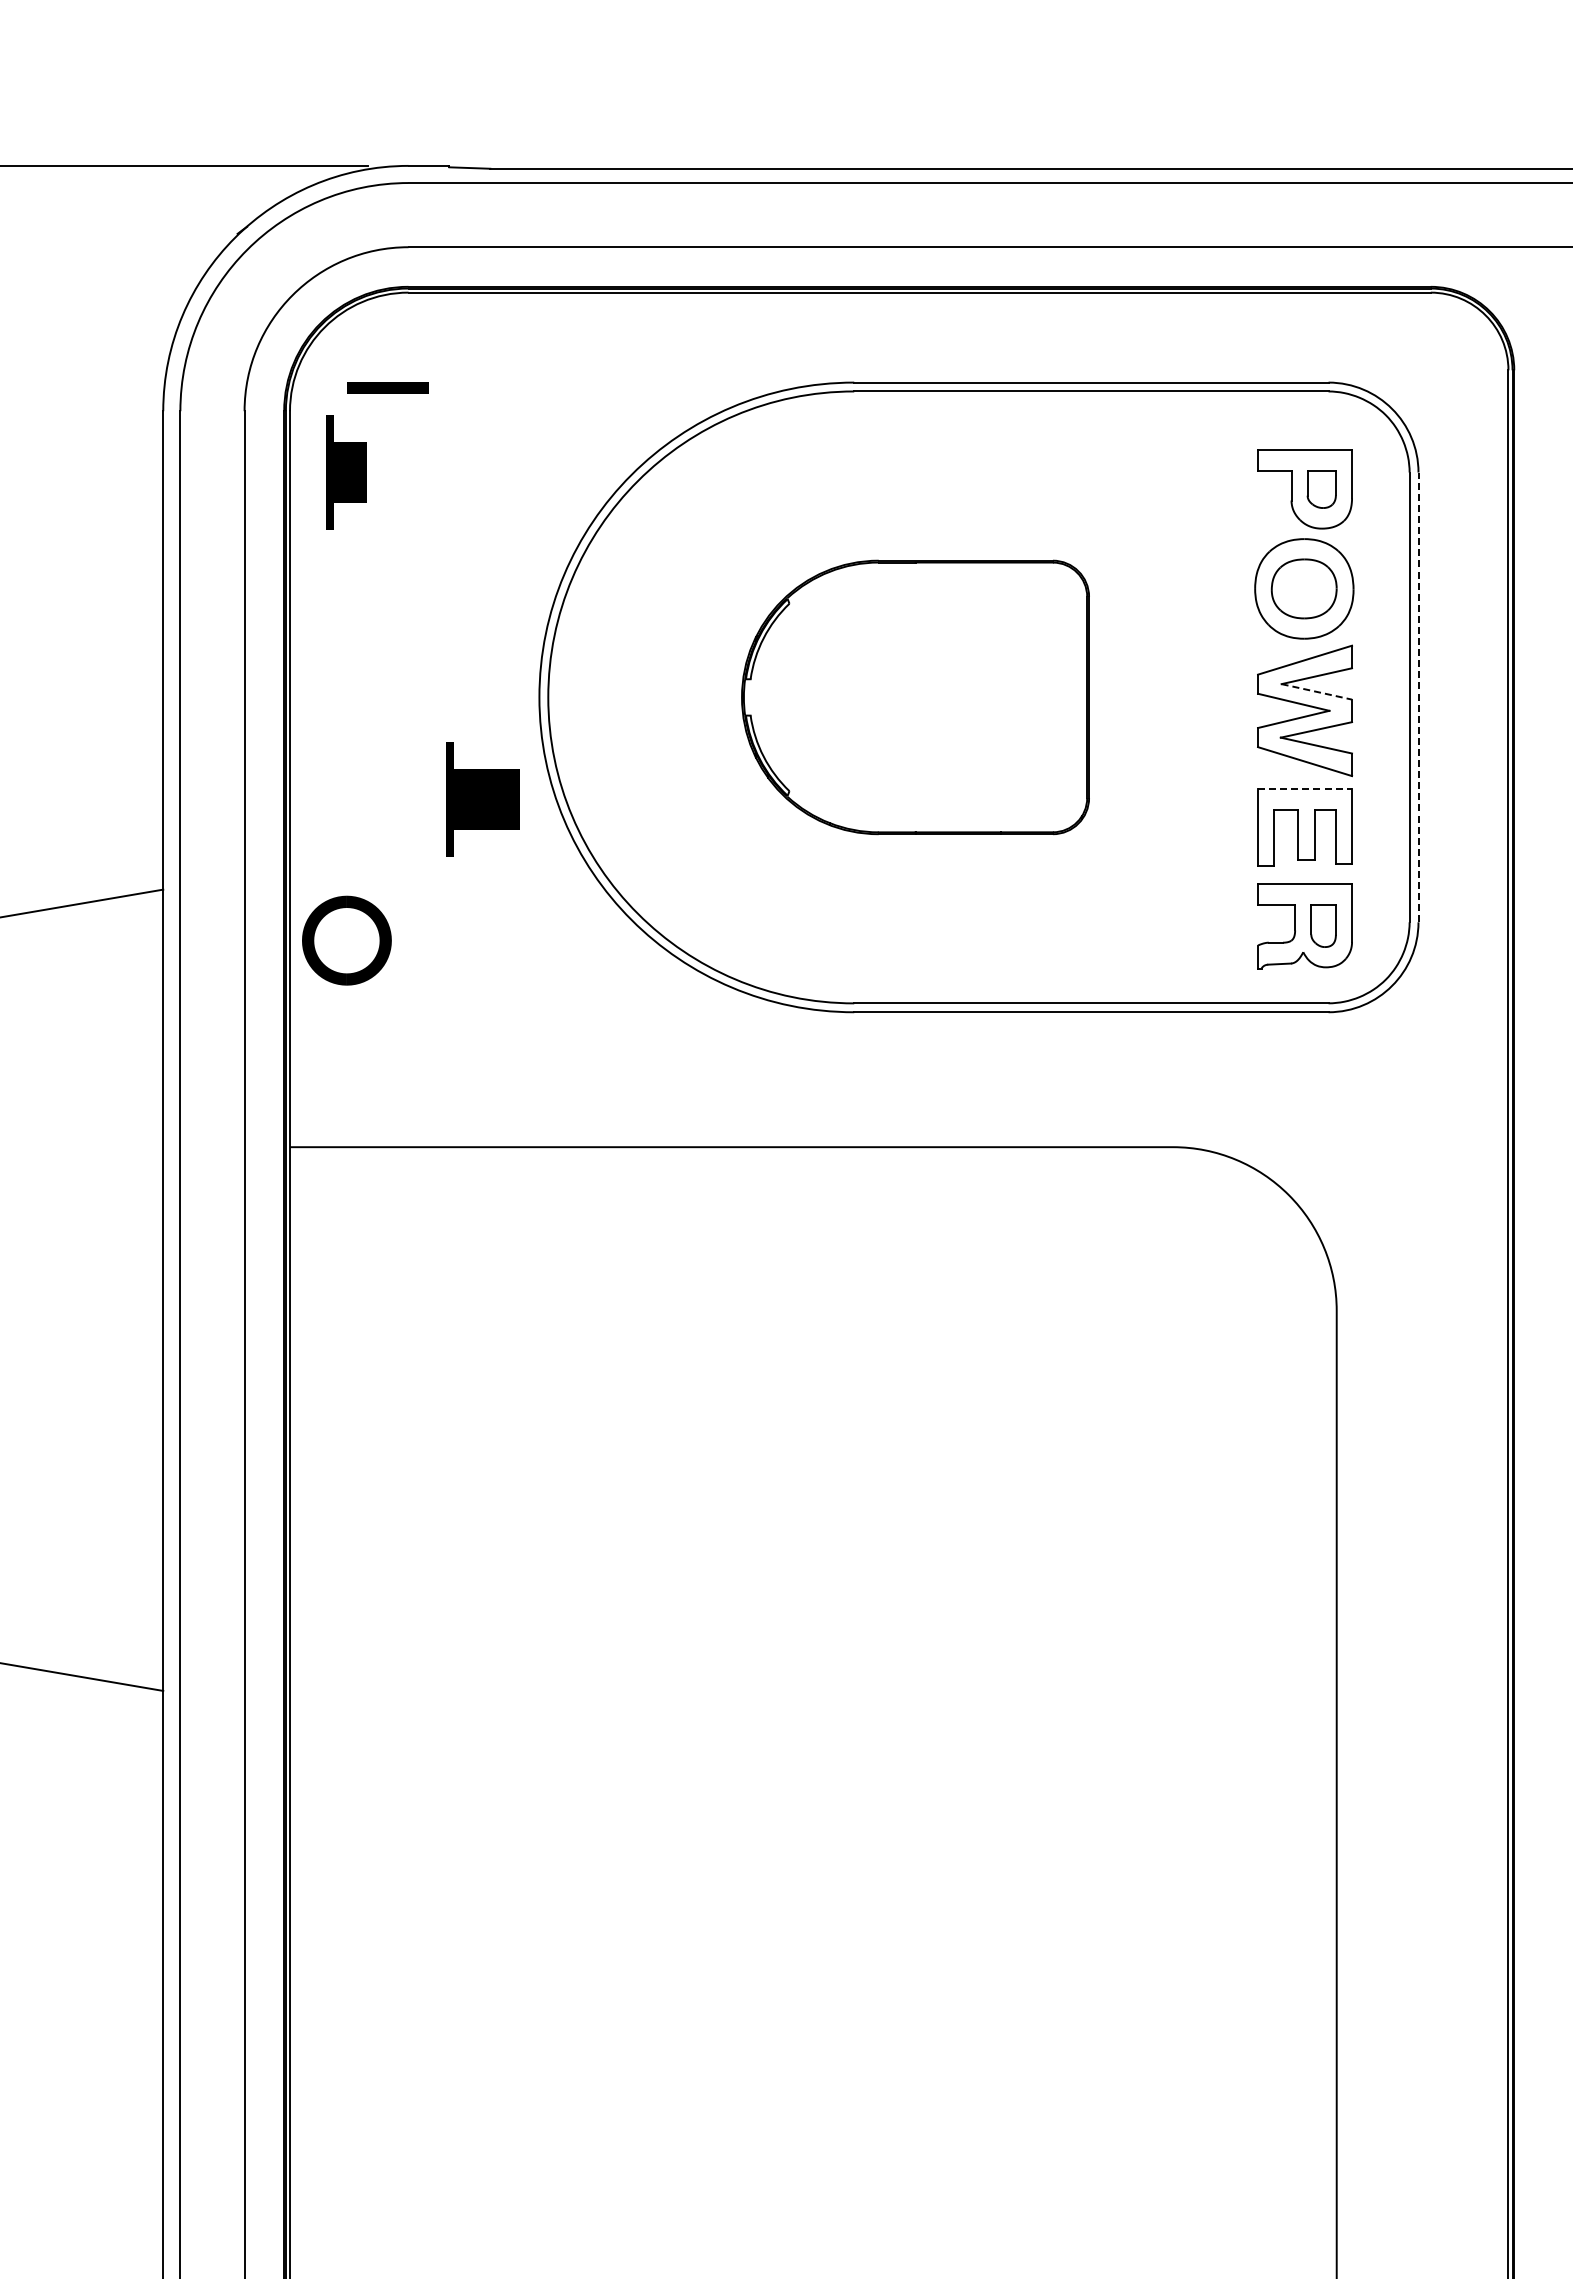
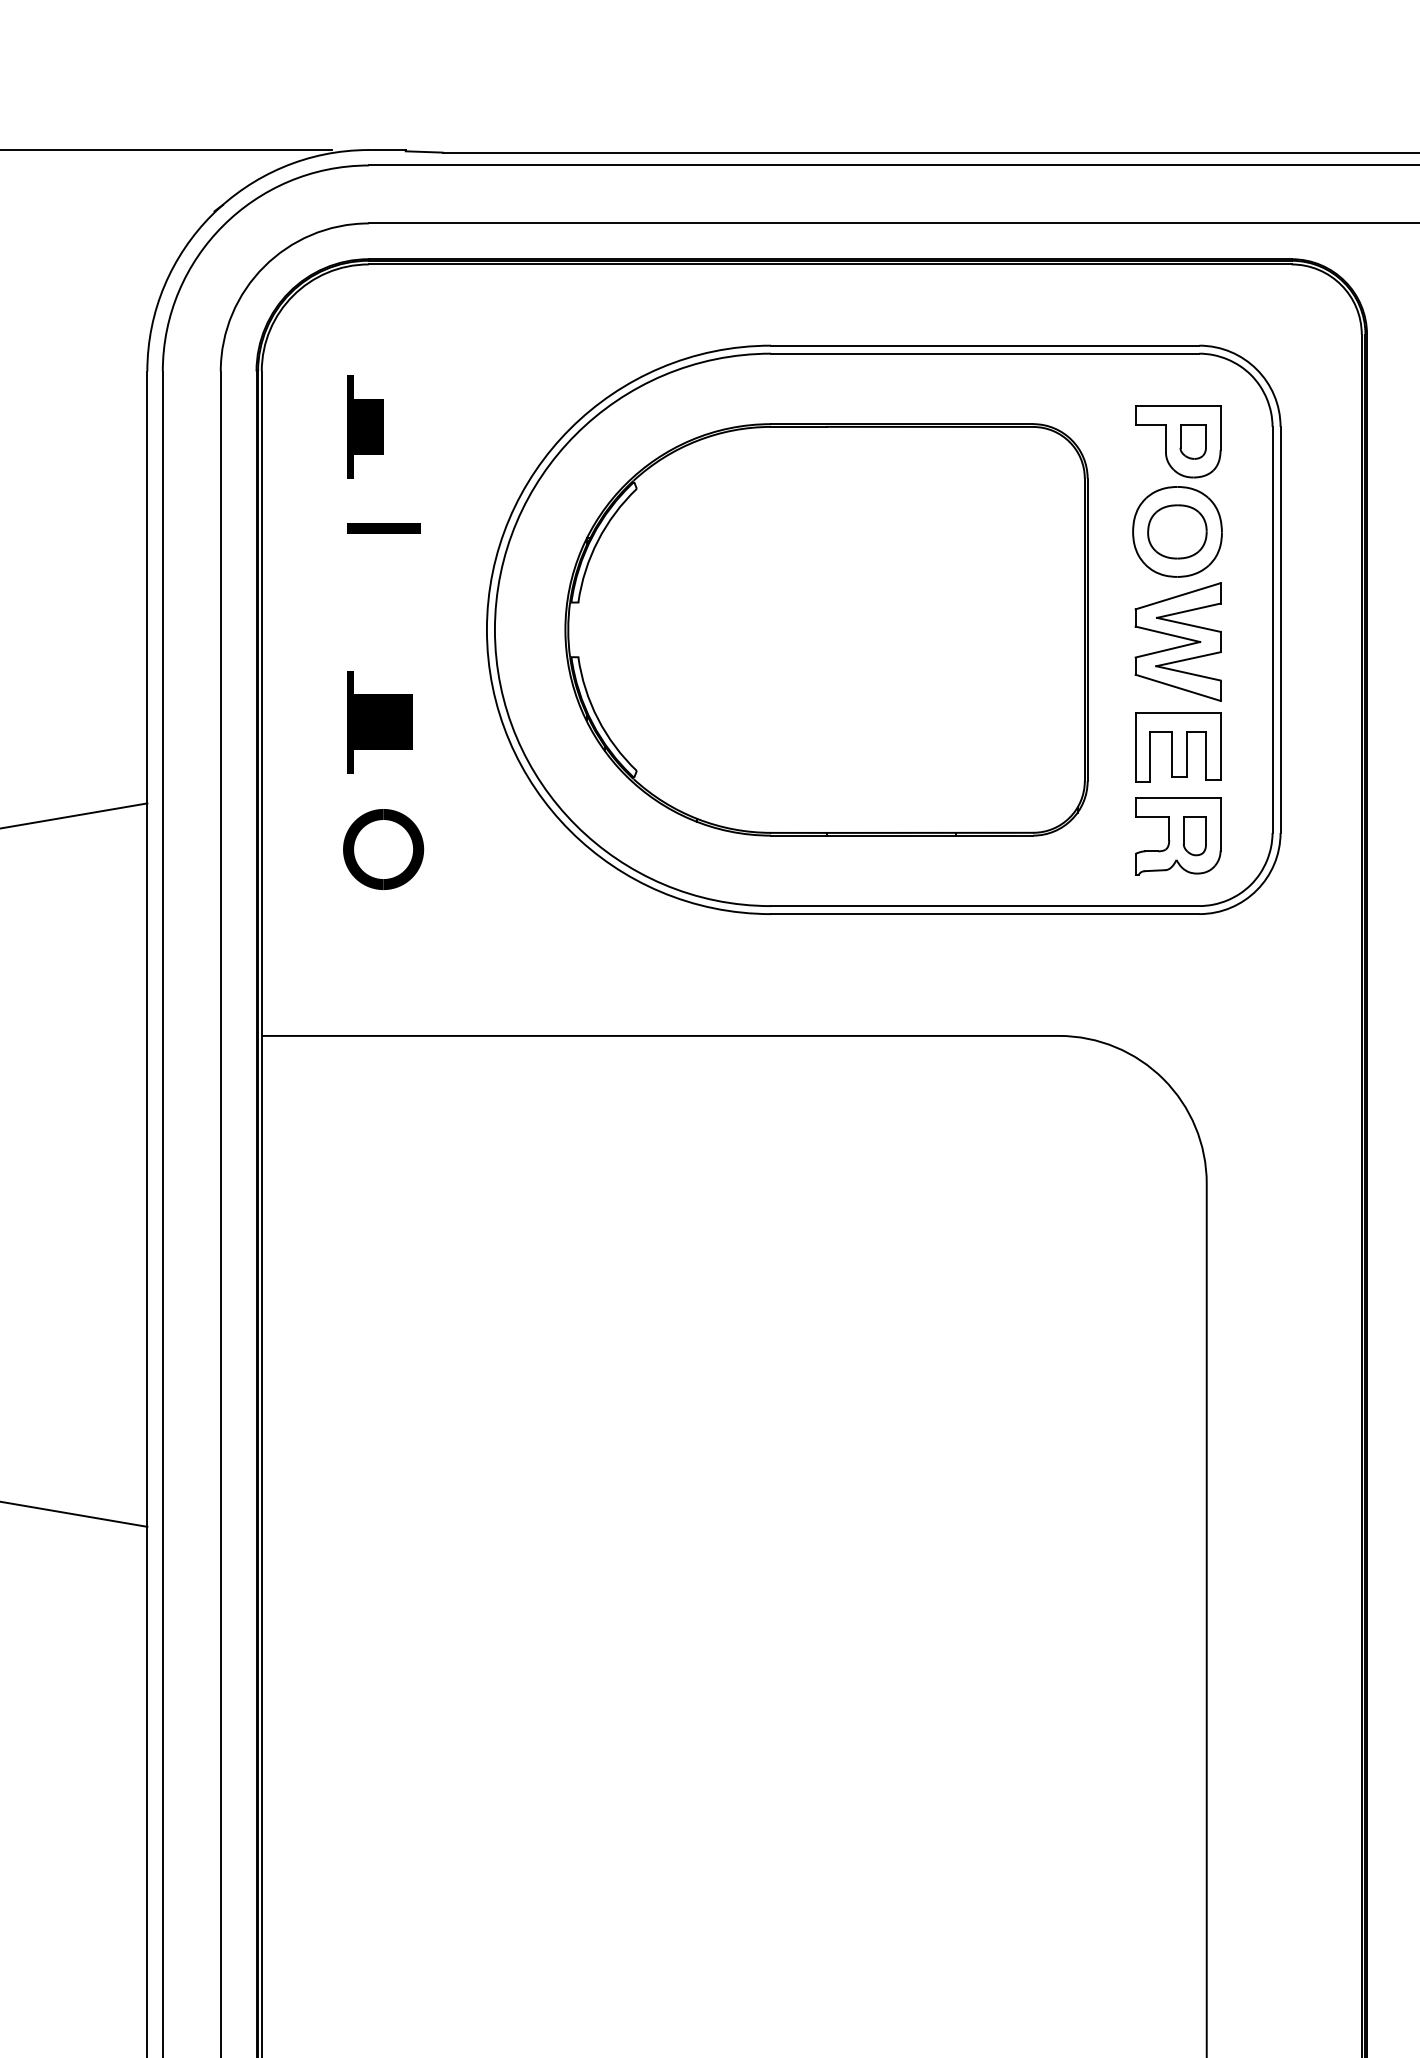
line: (387, 387) -> (383, 527), moved
part: (346, 472) -> (365, 426), moved
line: (1317, 692) -> (1189, 625), dashed -> solid
part: (915, 697) -> (826, 629), size x1.67
line: (1418, 697) -> (1280, 629), dashed -> solid
line: (1305, 789) -> (1178, 713), dashed -> solid
part: (482, 799) -> (379, 722), moved
part: (346, 940) -> (383, 849), moved

